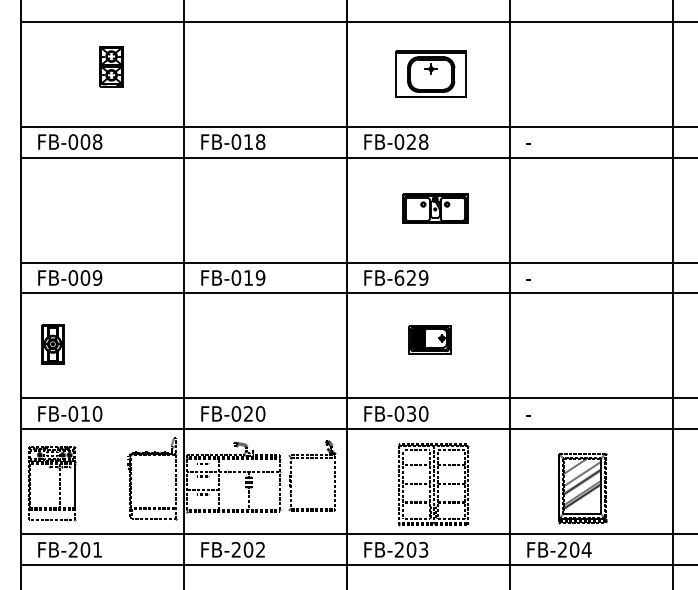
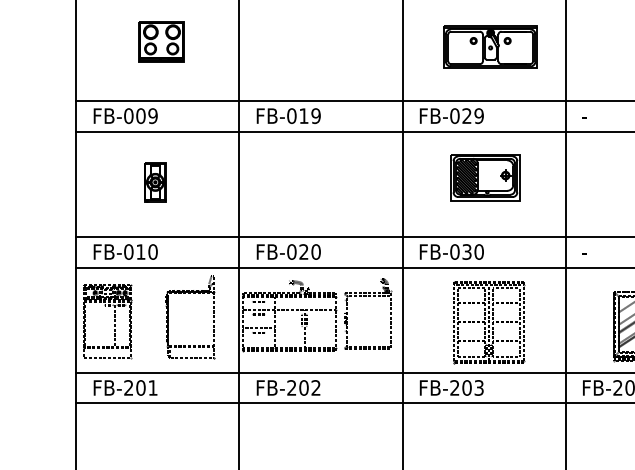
part: (105, 203) -> (161, 41), added
part: (435, 208) -> (491, 46), size x1.43
text: (399, 277) -> (455, 115), FB-629 -> FB-029
part: (429, 339) -> (485, 177), size x1.67
part: (52, 344) -> (155, 182), moved
part: (131, 478) -> (169, 316), moved

